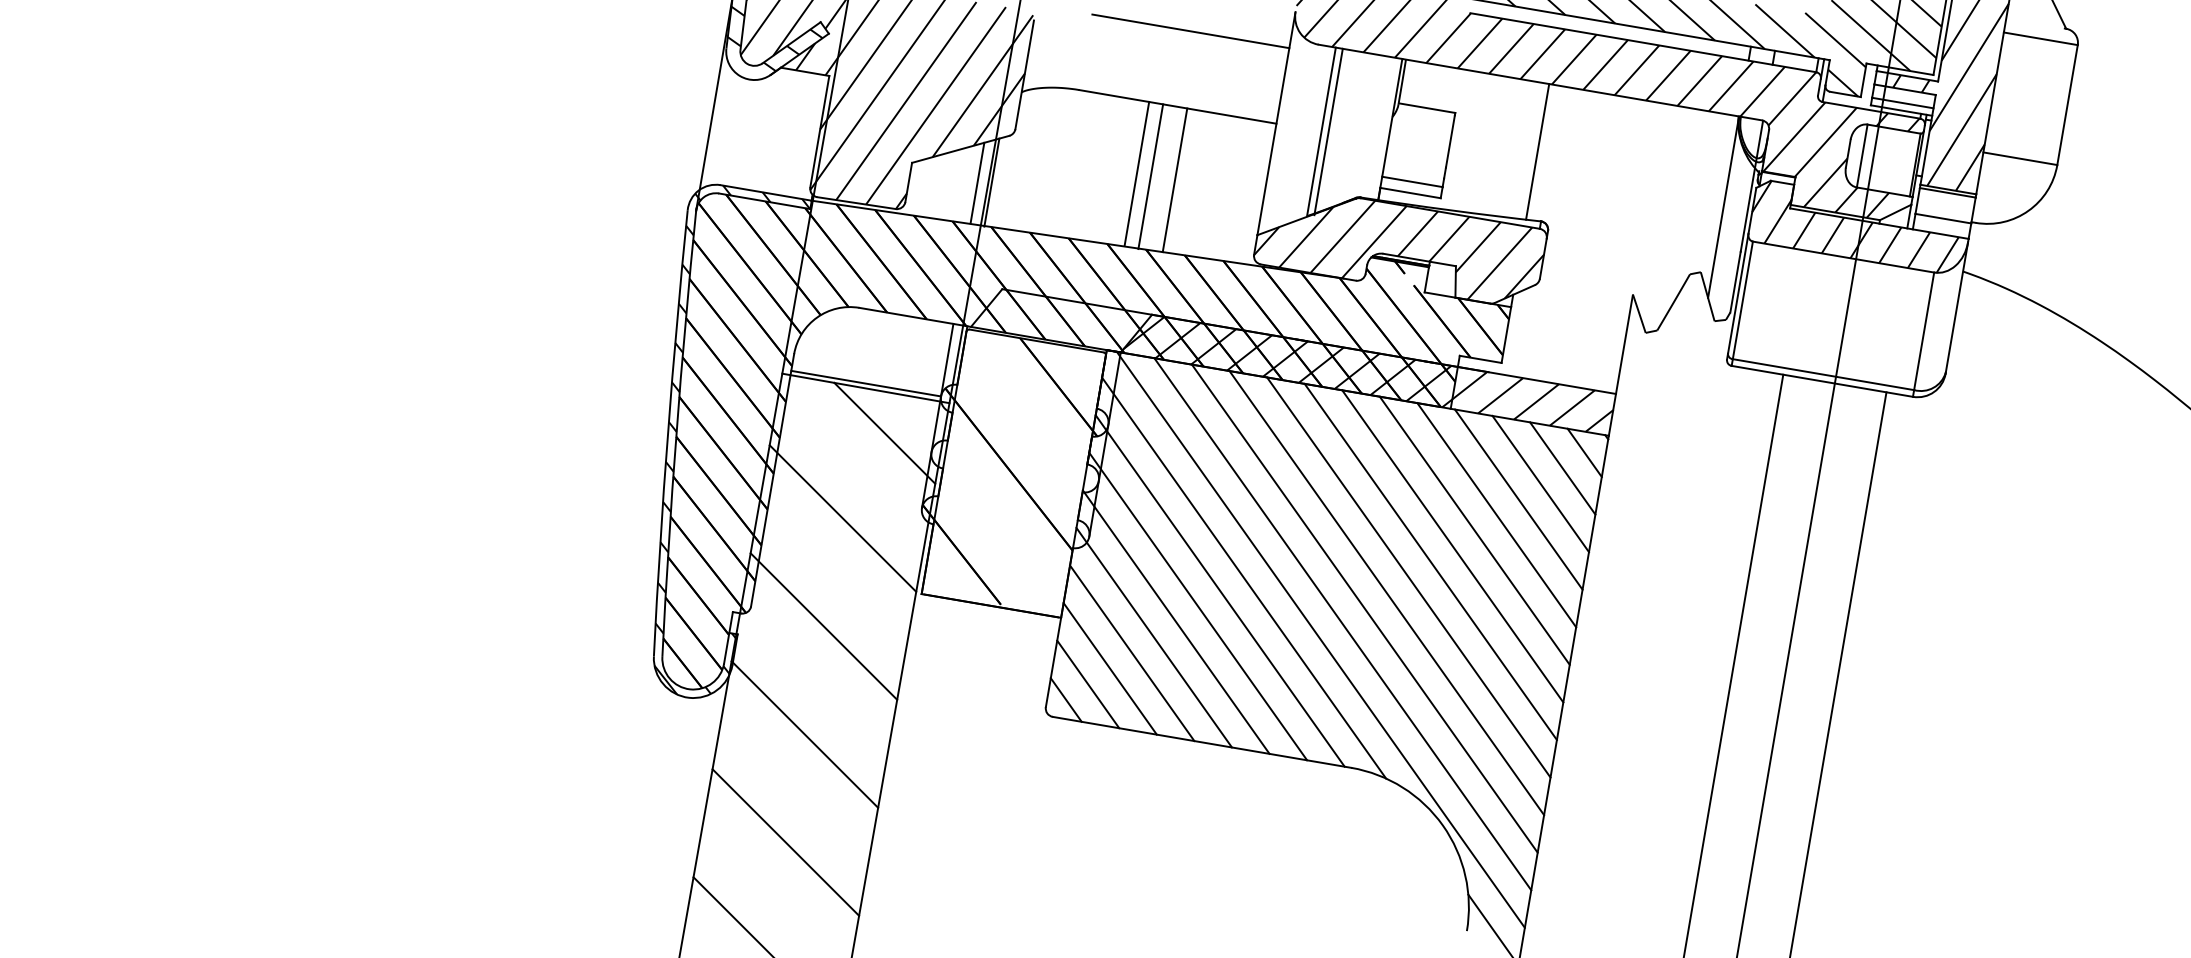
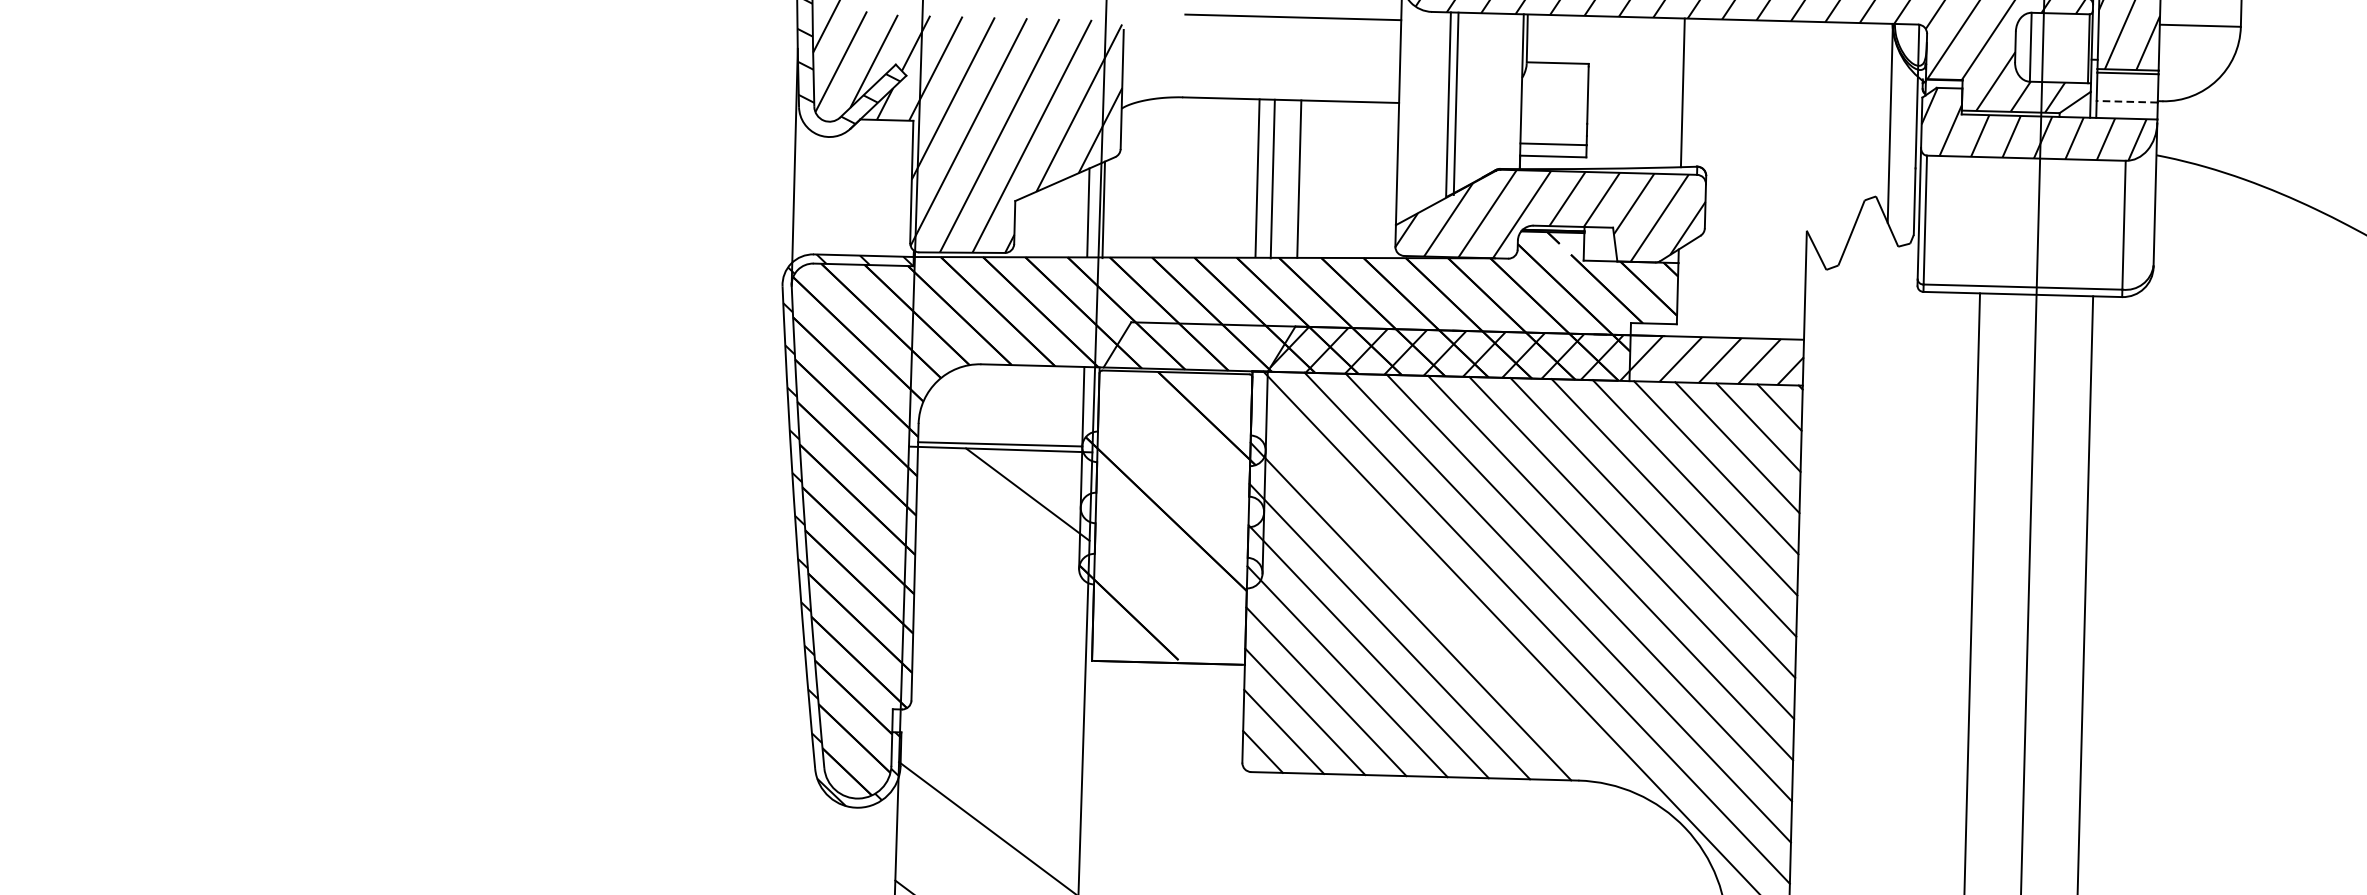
line: (1942, 218) -> (2126, 101), solid -> dashed
line: (842, 518) -> (995, 592), removed
line: (1244, 577) -> (1434, 593), removed
line: (823, 626) -> (992, 710), removed

